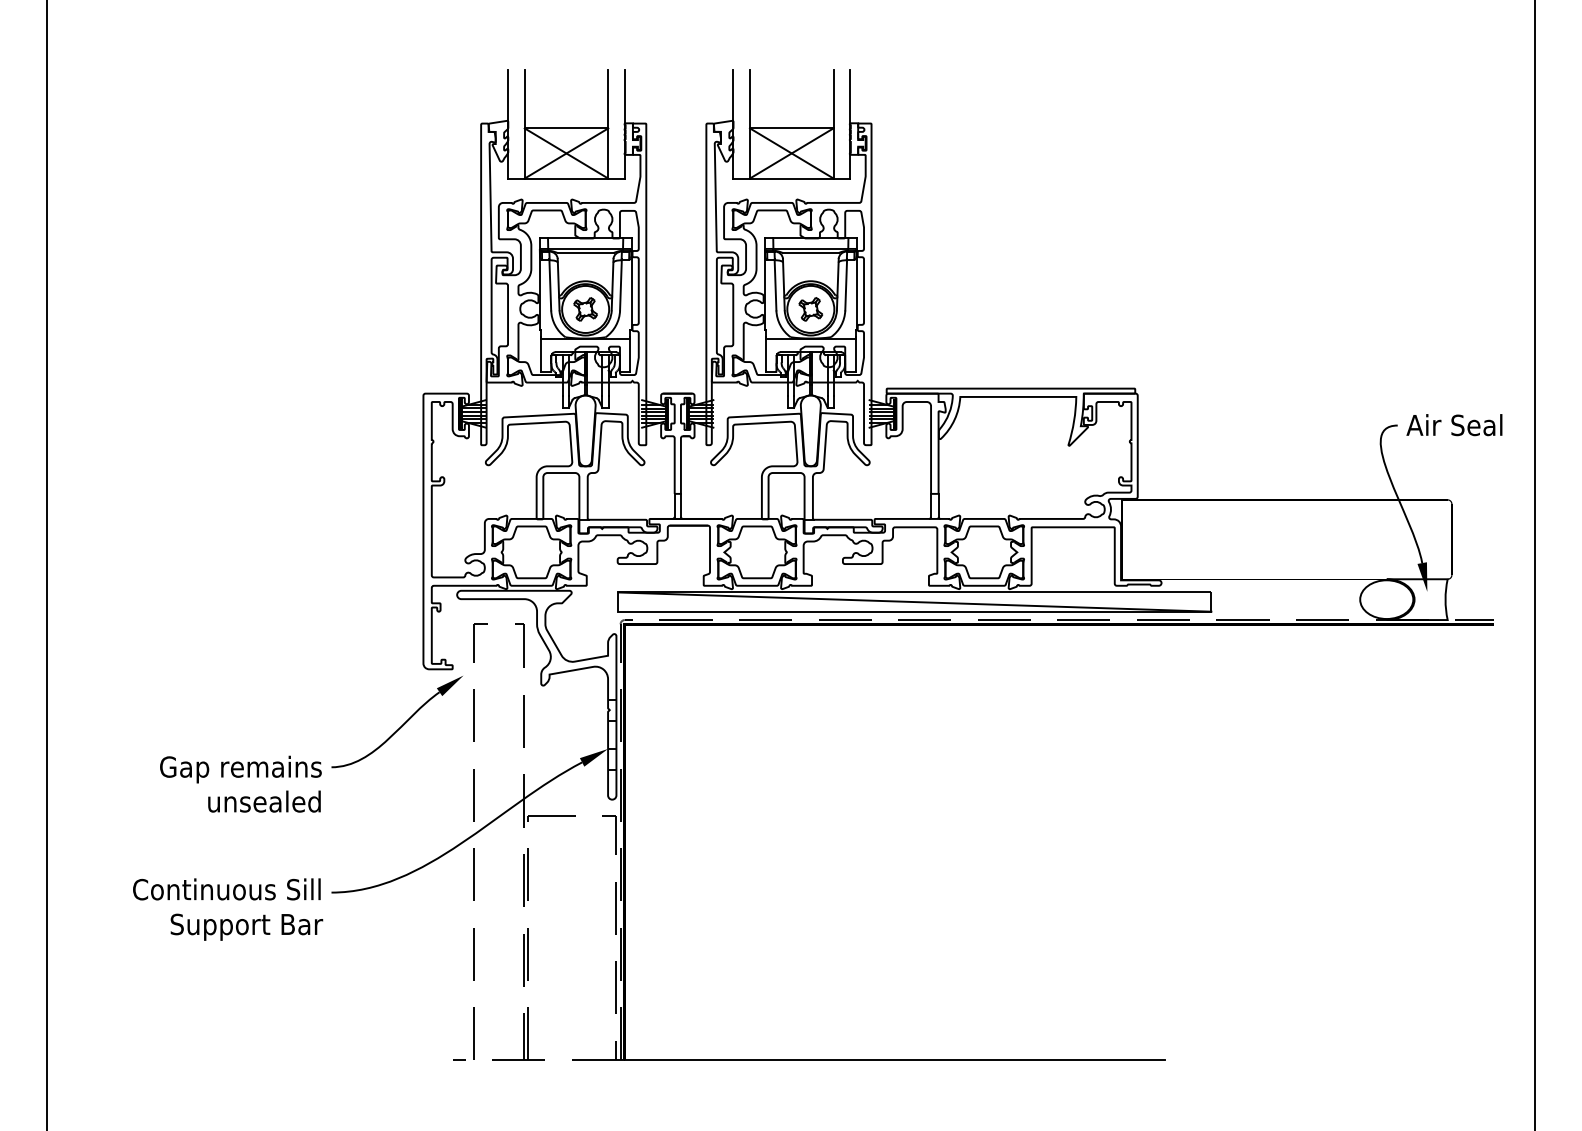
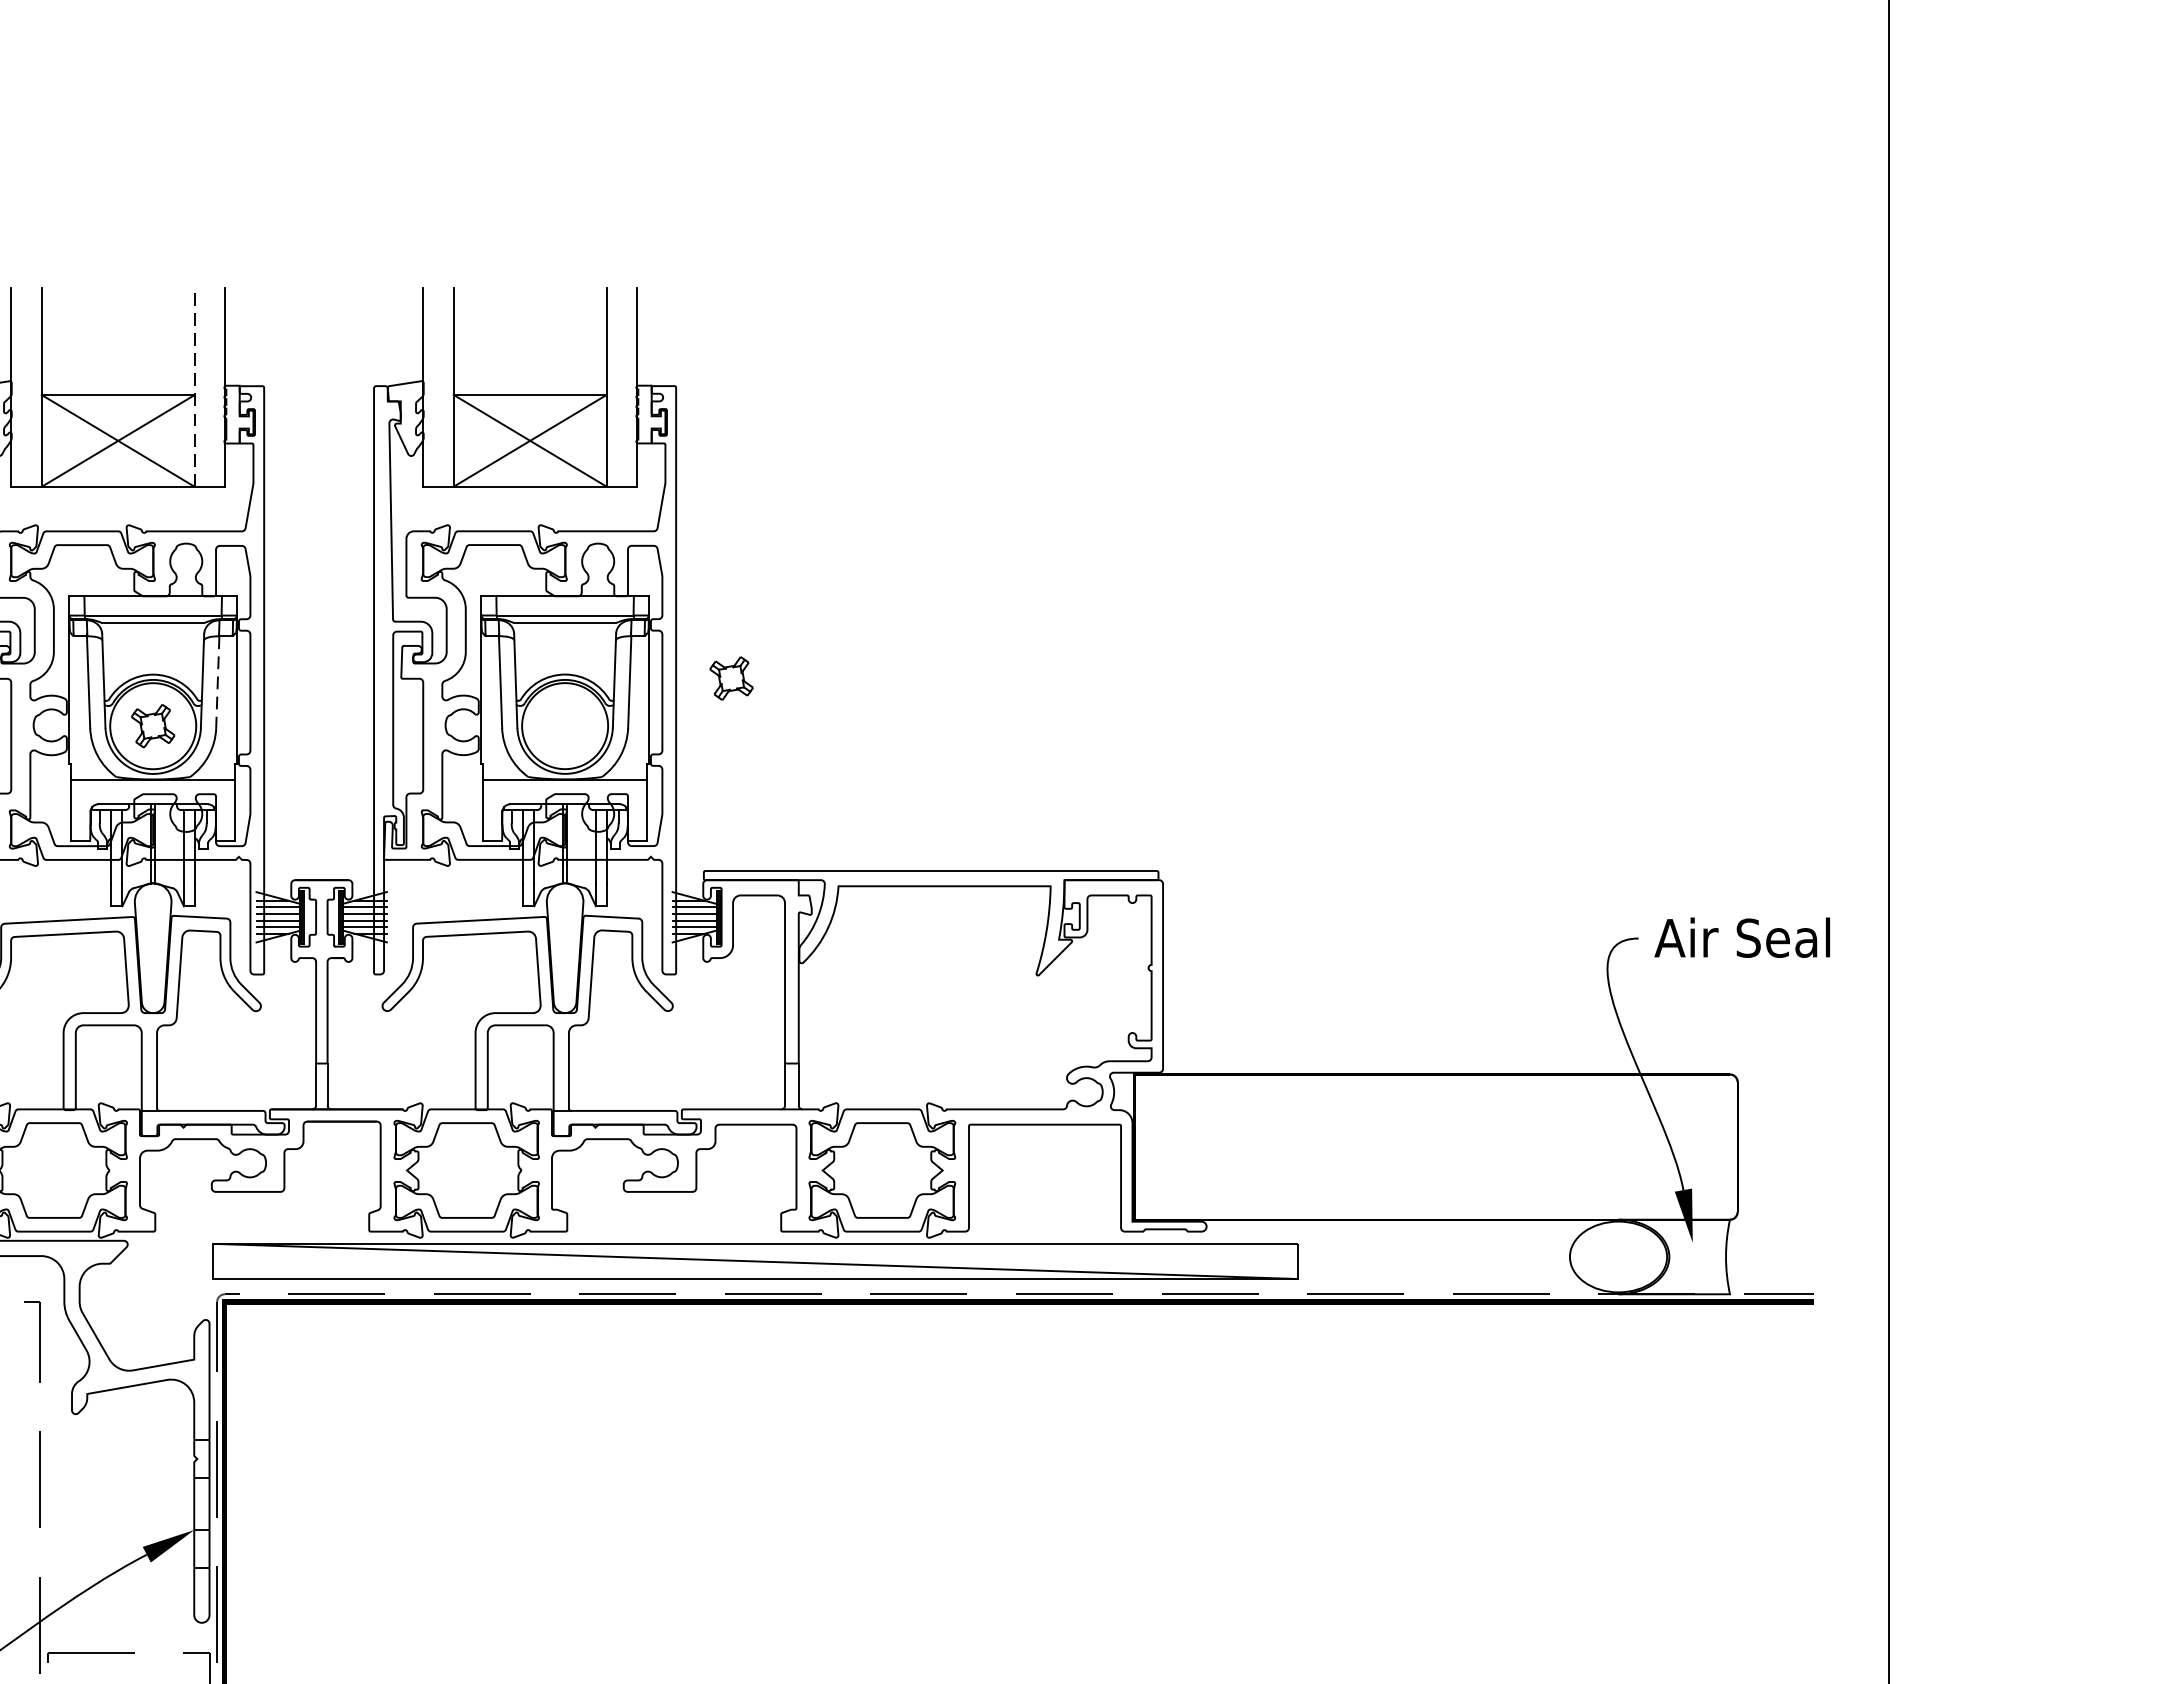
line: (608, 123) -> (195, 386), solid -> dashed
line: (620, 285) -> (216, 682), solid -> dashed
part: (810, 309) -> (730, 678), moved

